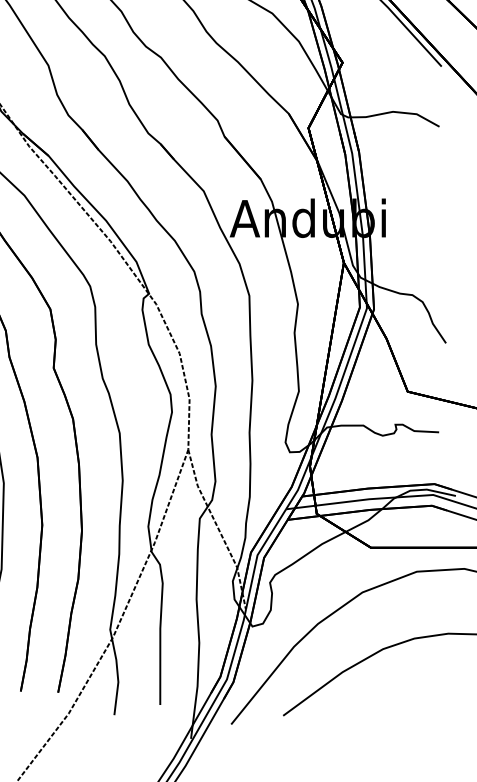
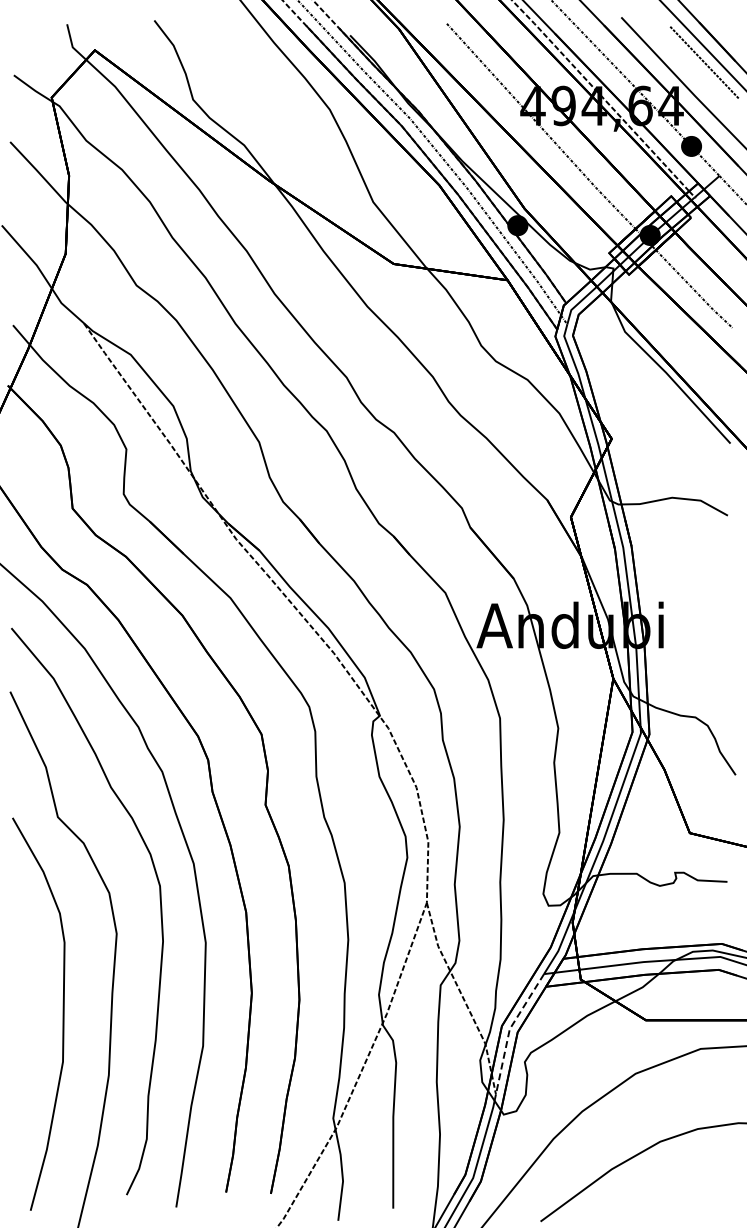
line: (257, 556) -> (509, 1030), solid -> dashed

